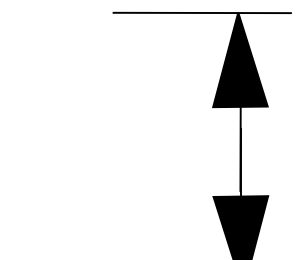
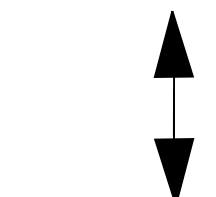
line: (202, 13) -> (147, 11), removed

